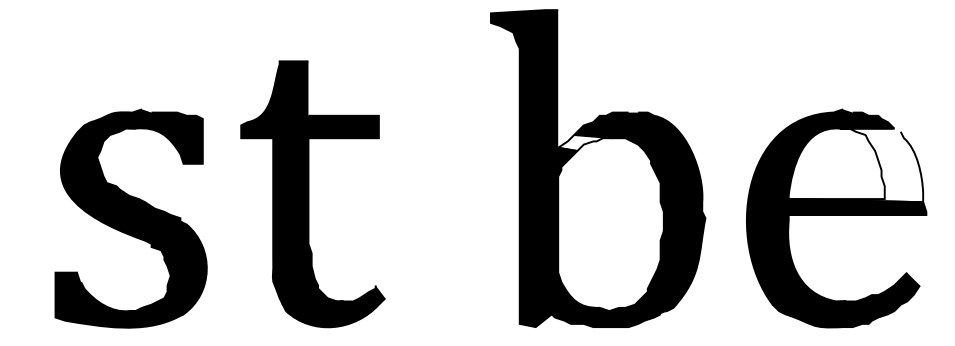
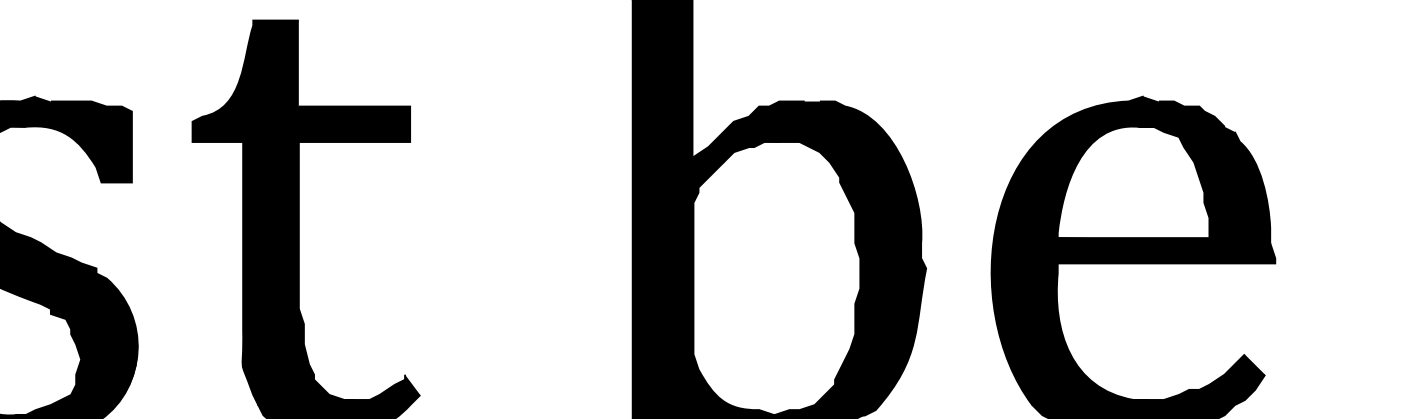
fill: (585, 143) -> (736, 150), added
fill: (855, 165) -> (1163, 185), added

